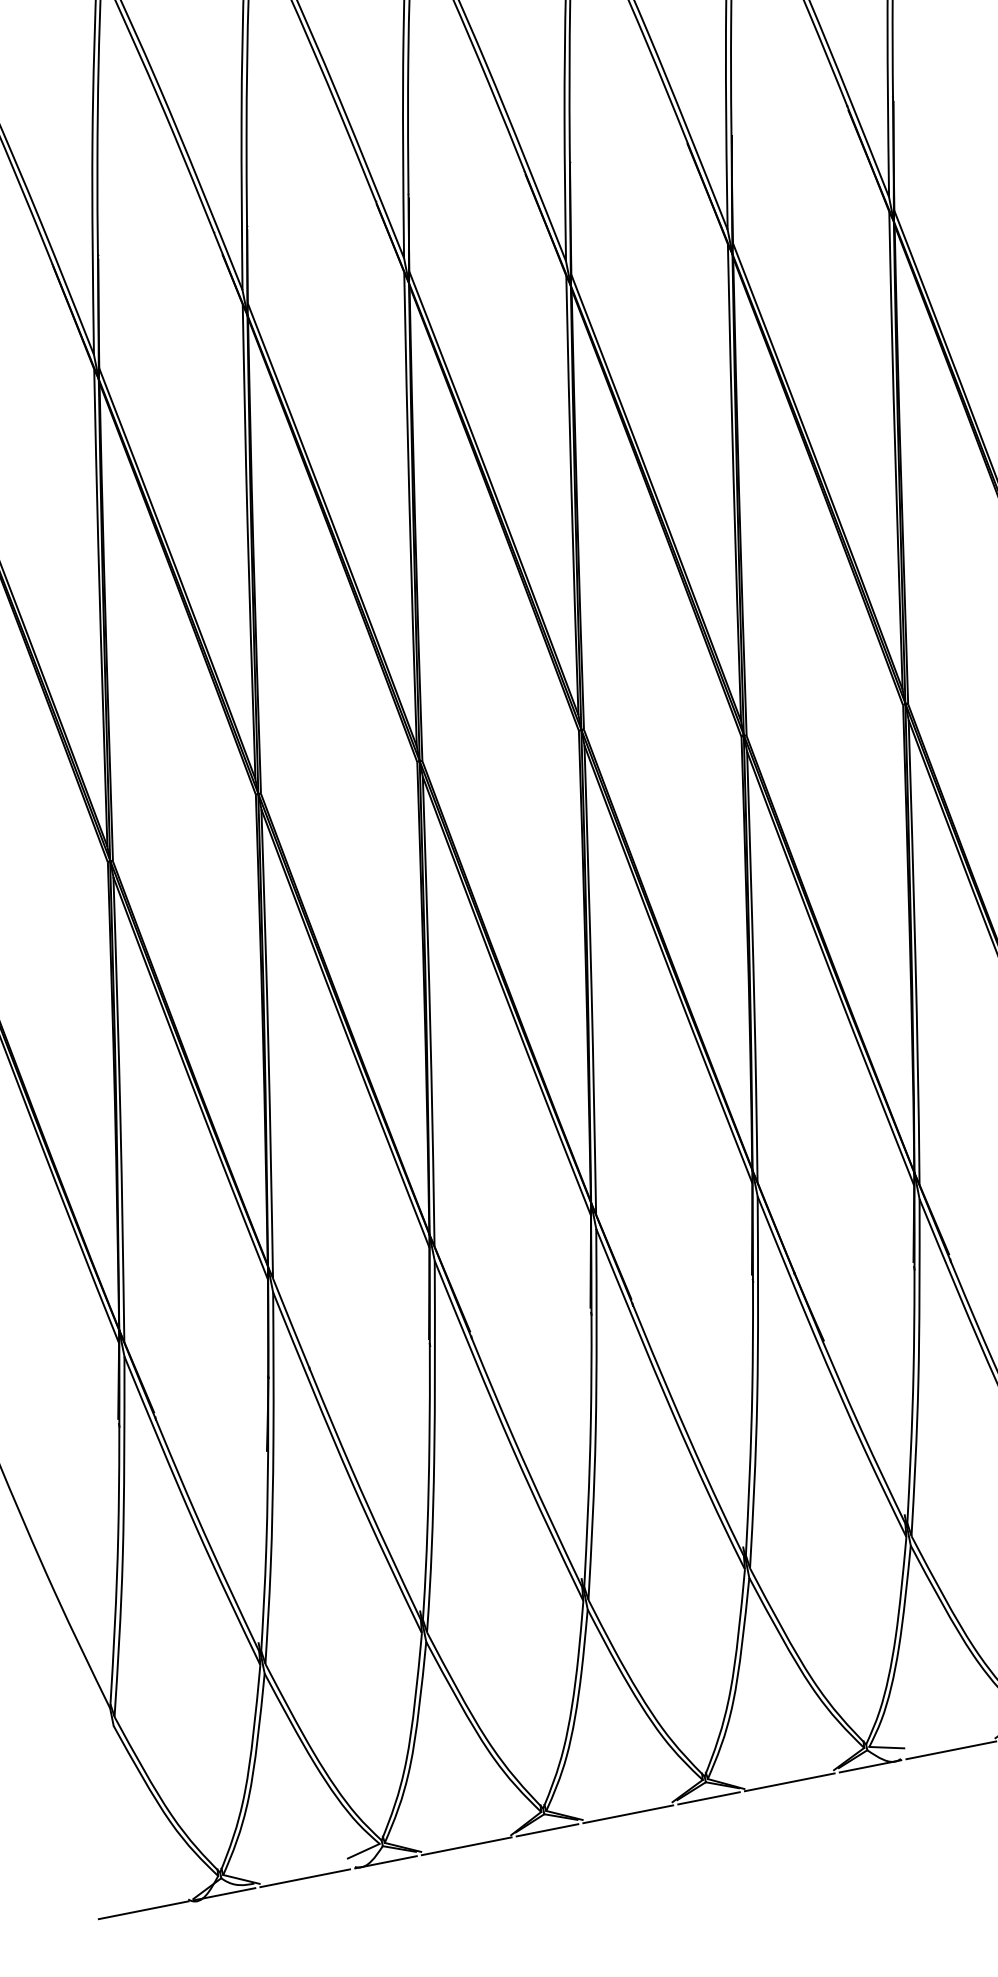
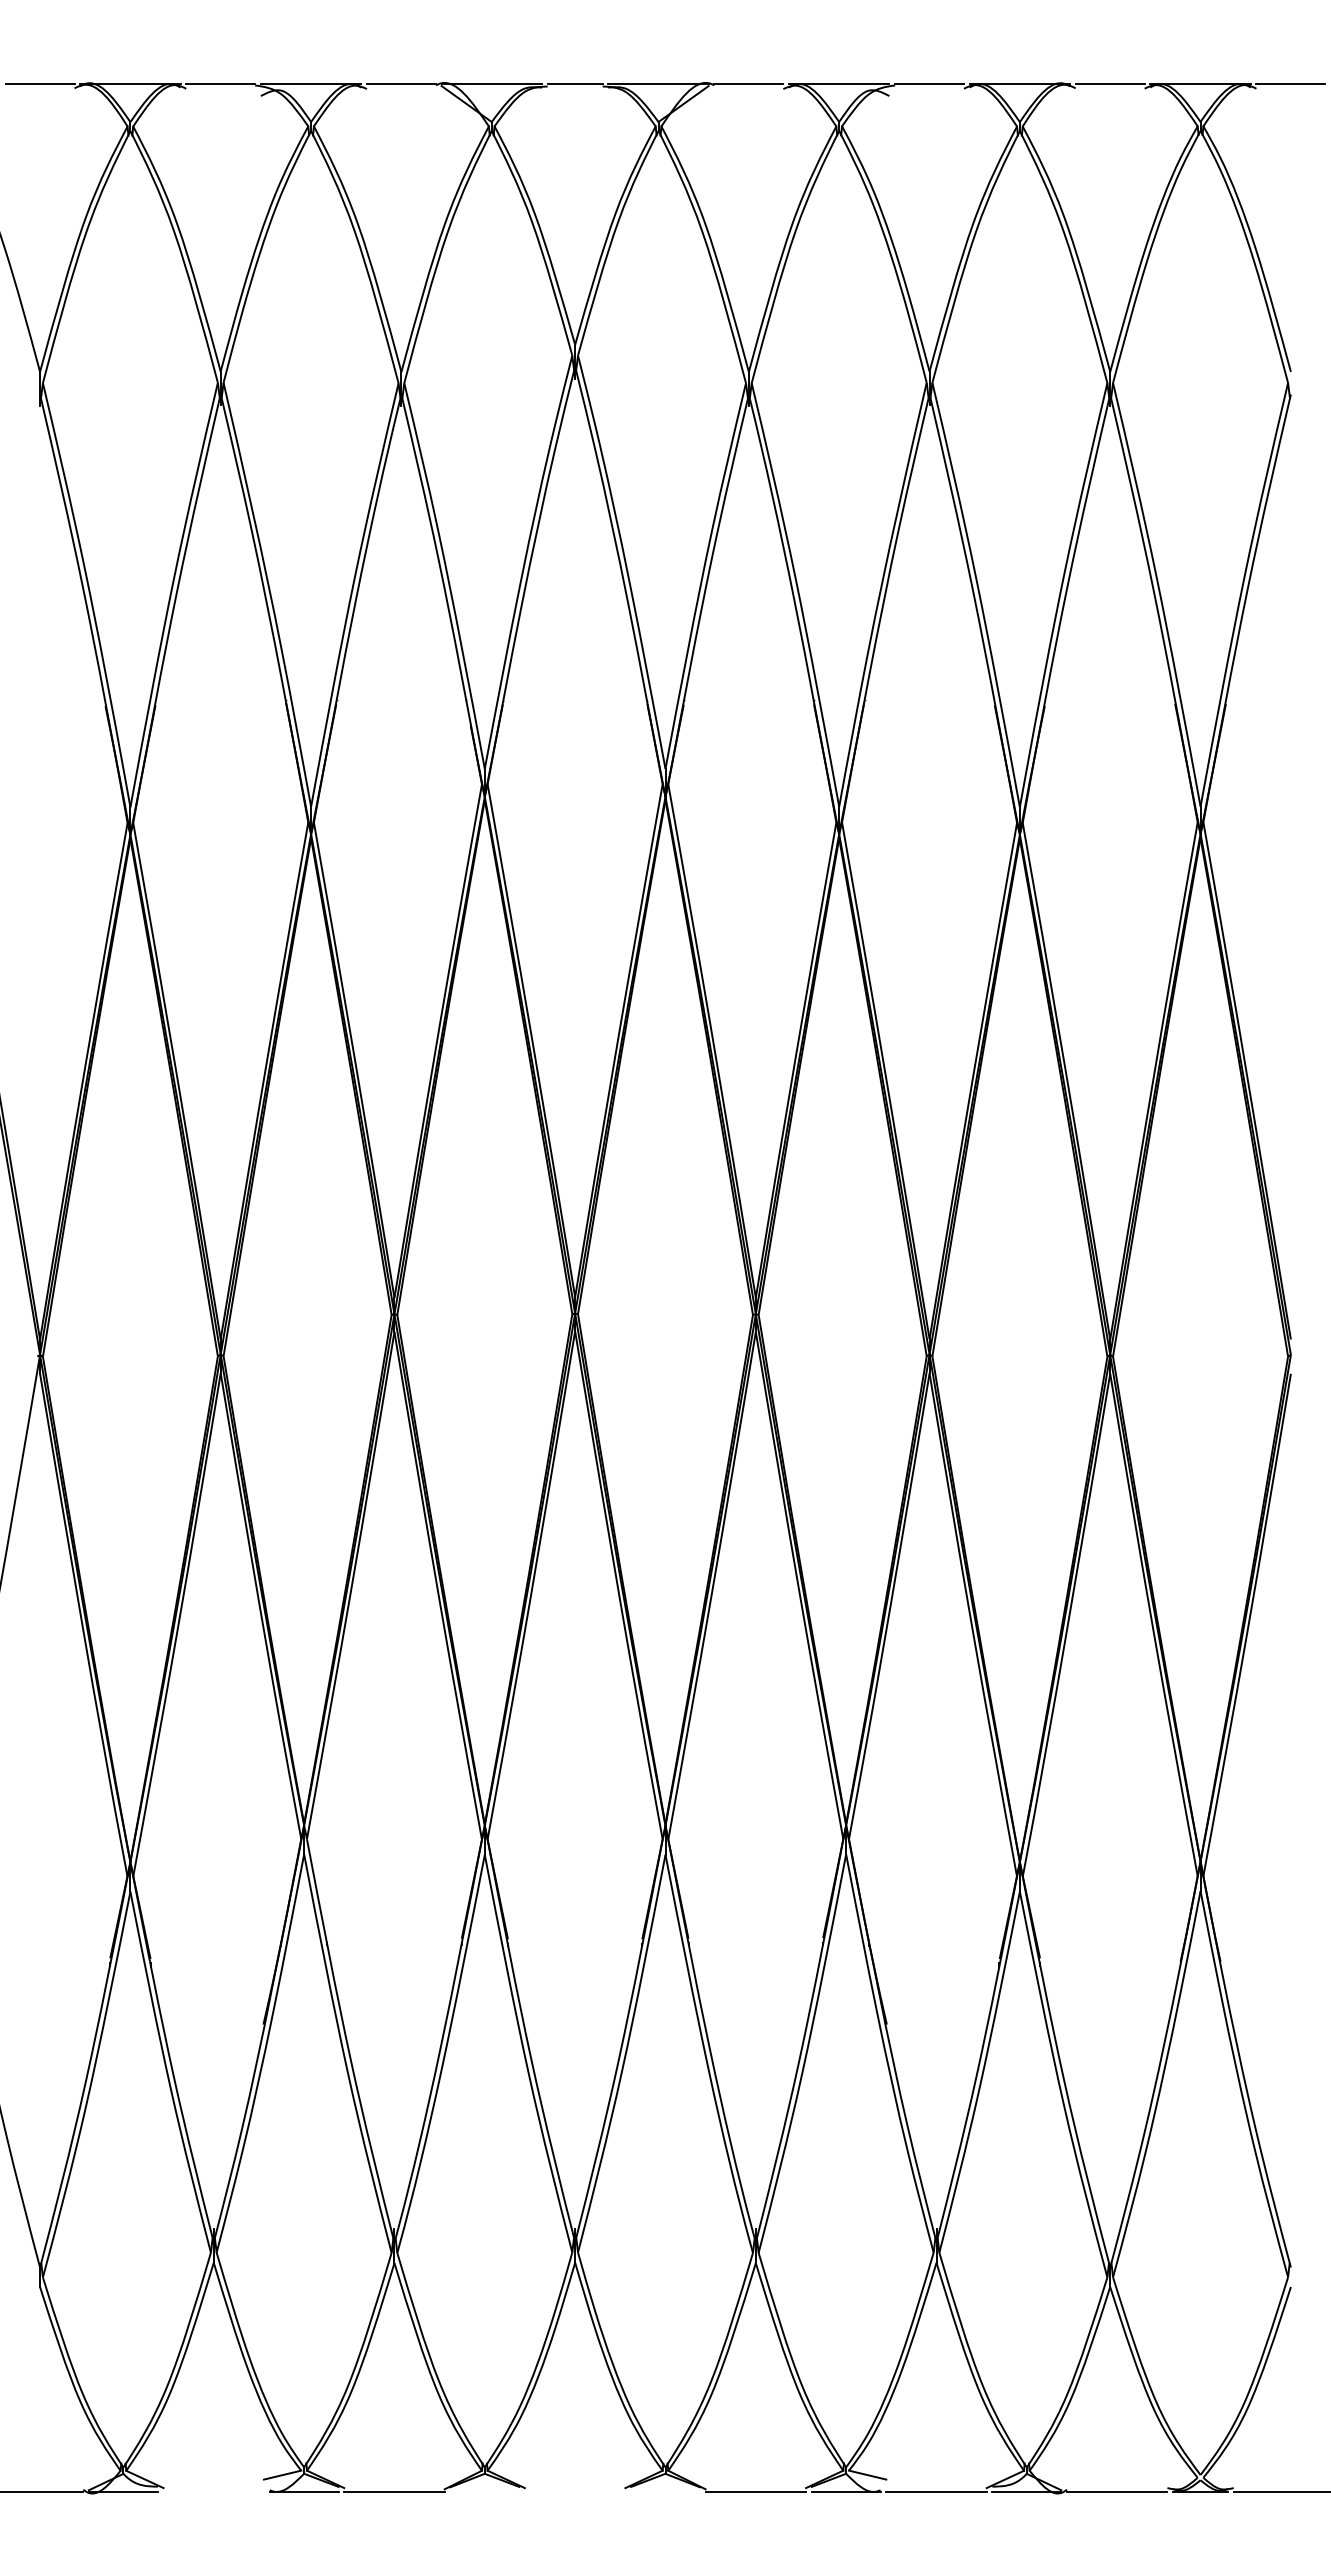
line: (708, 1798) -> (665, 2491), removed
line: (627, 1814) -> (574, 2491), removed
line: (547, 1830) -> (484, 2491), removed
line: (304, 1878) -> (213, 2491), removed

